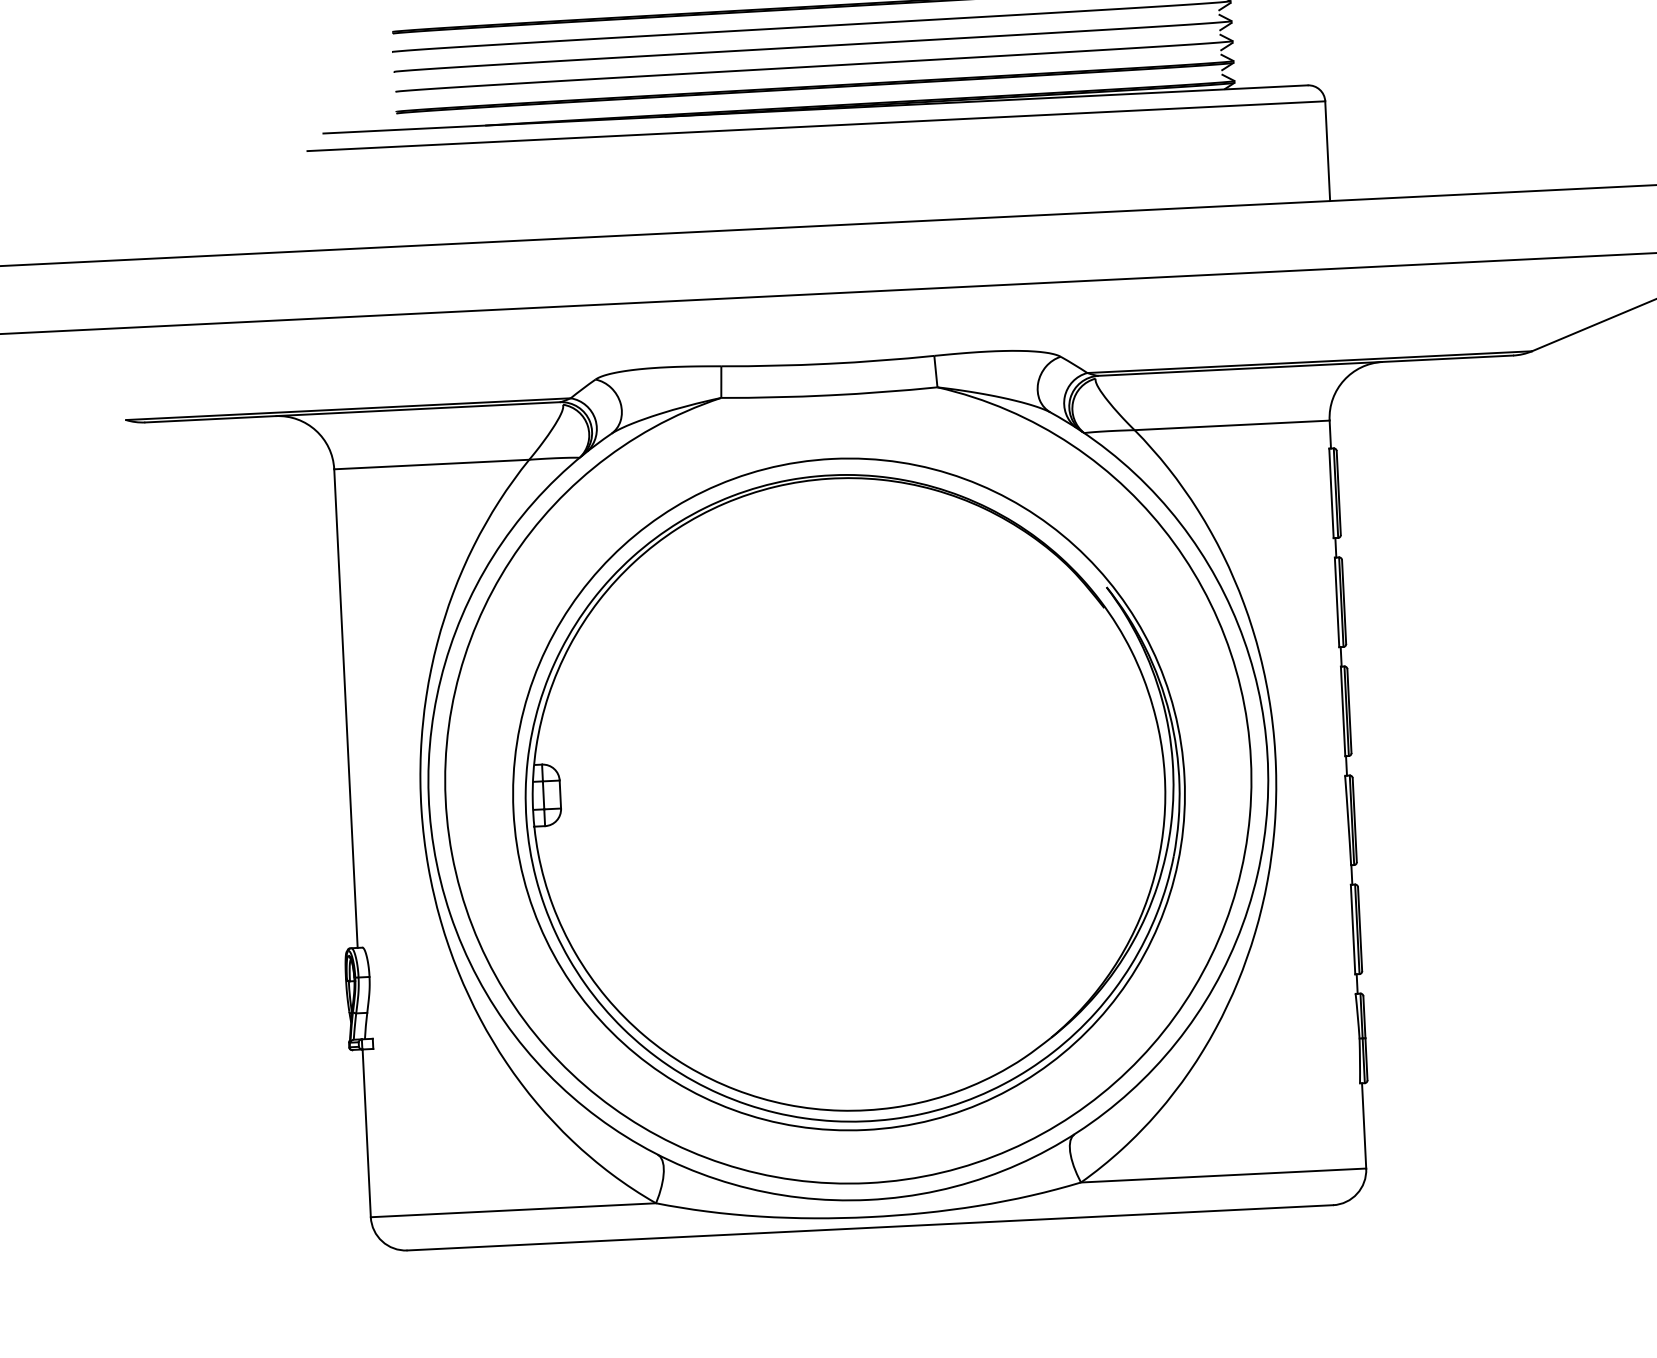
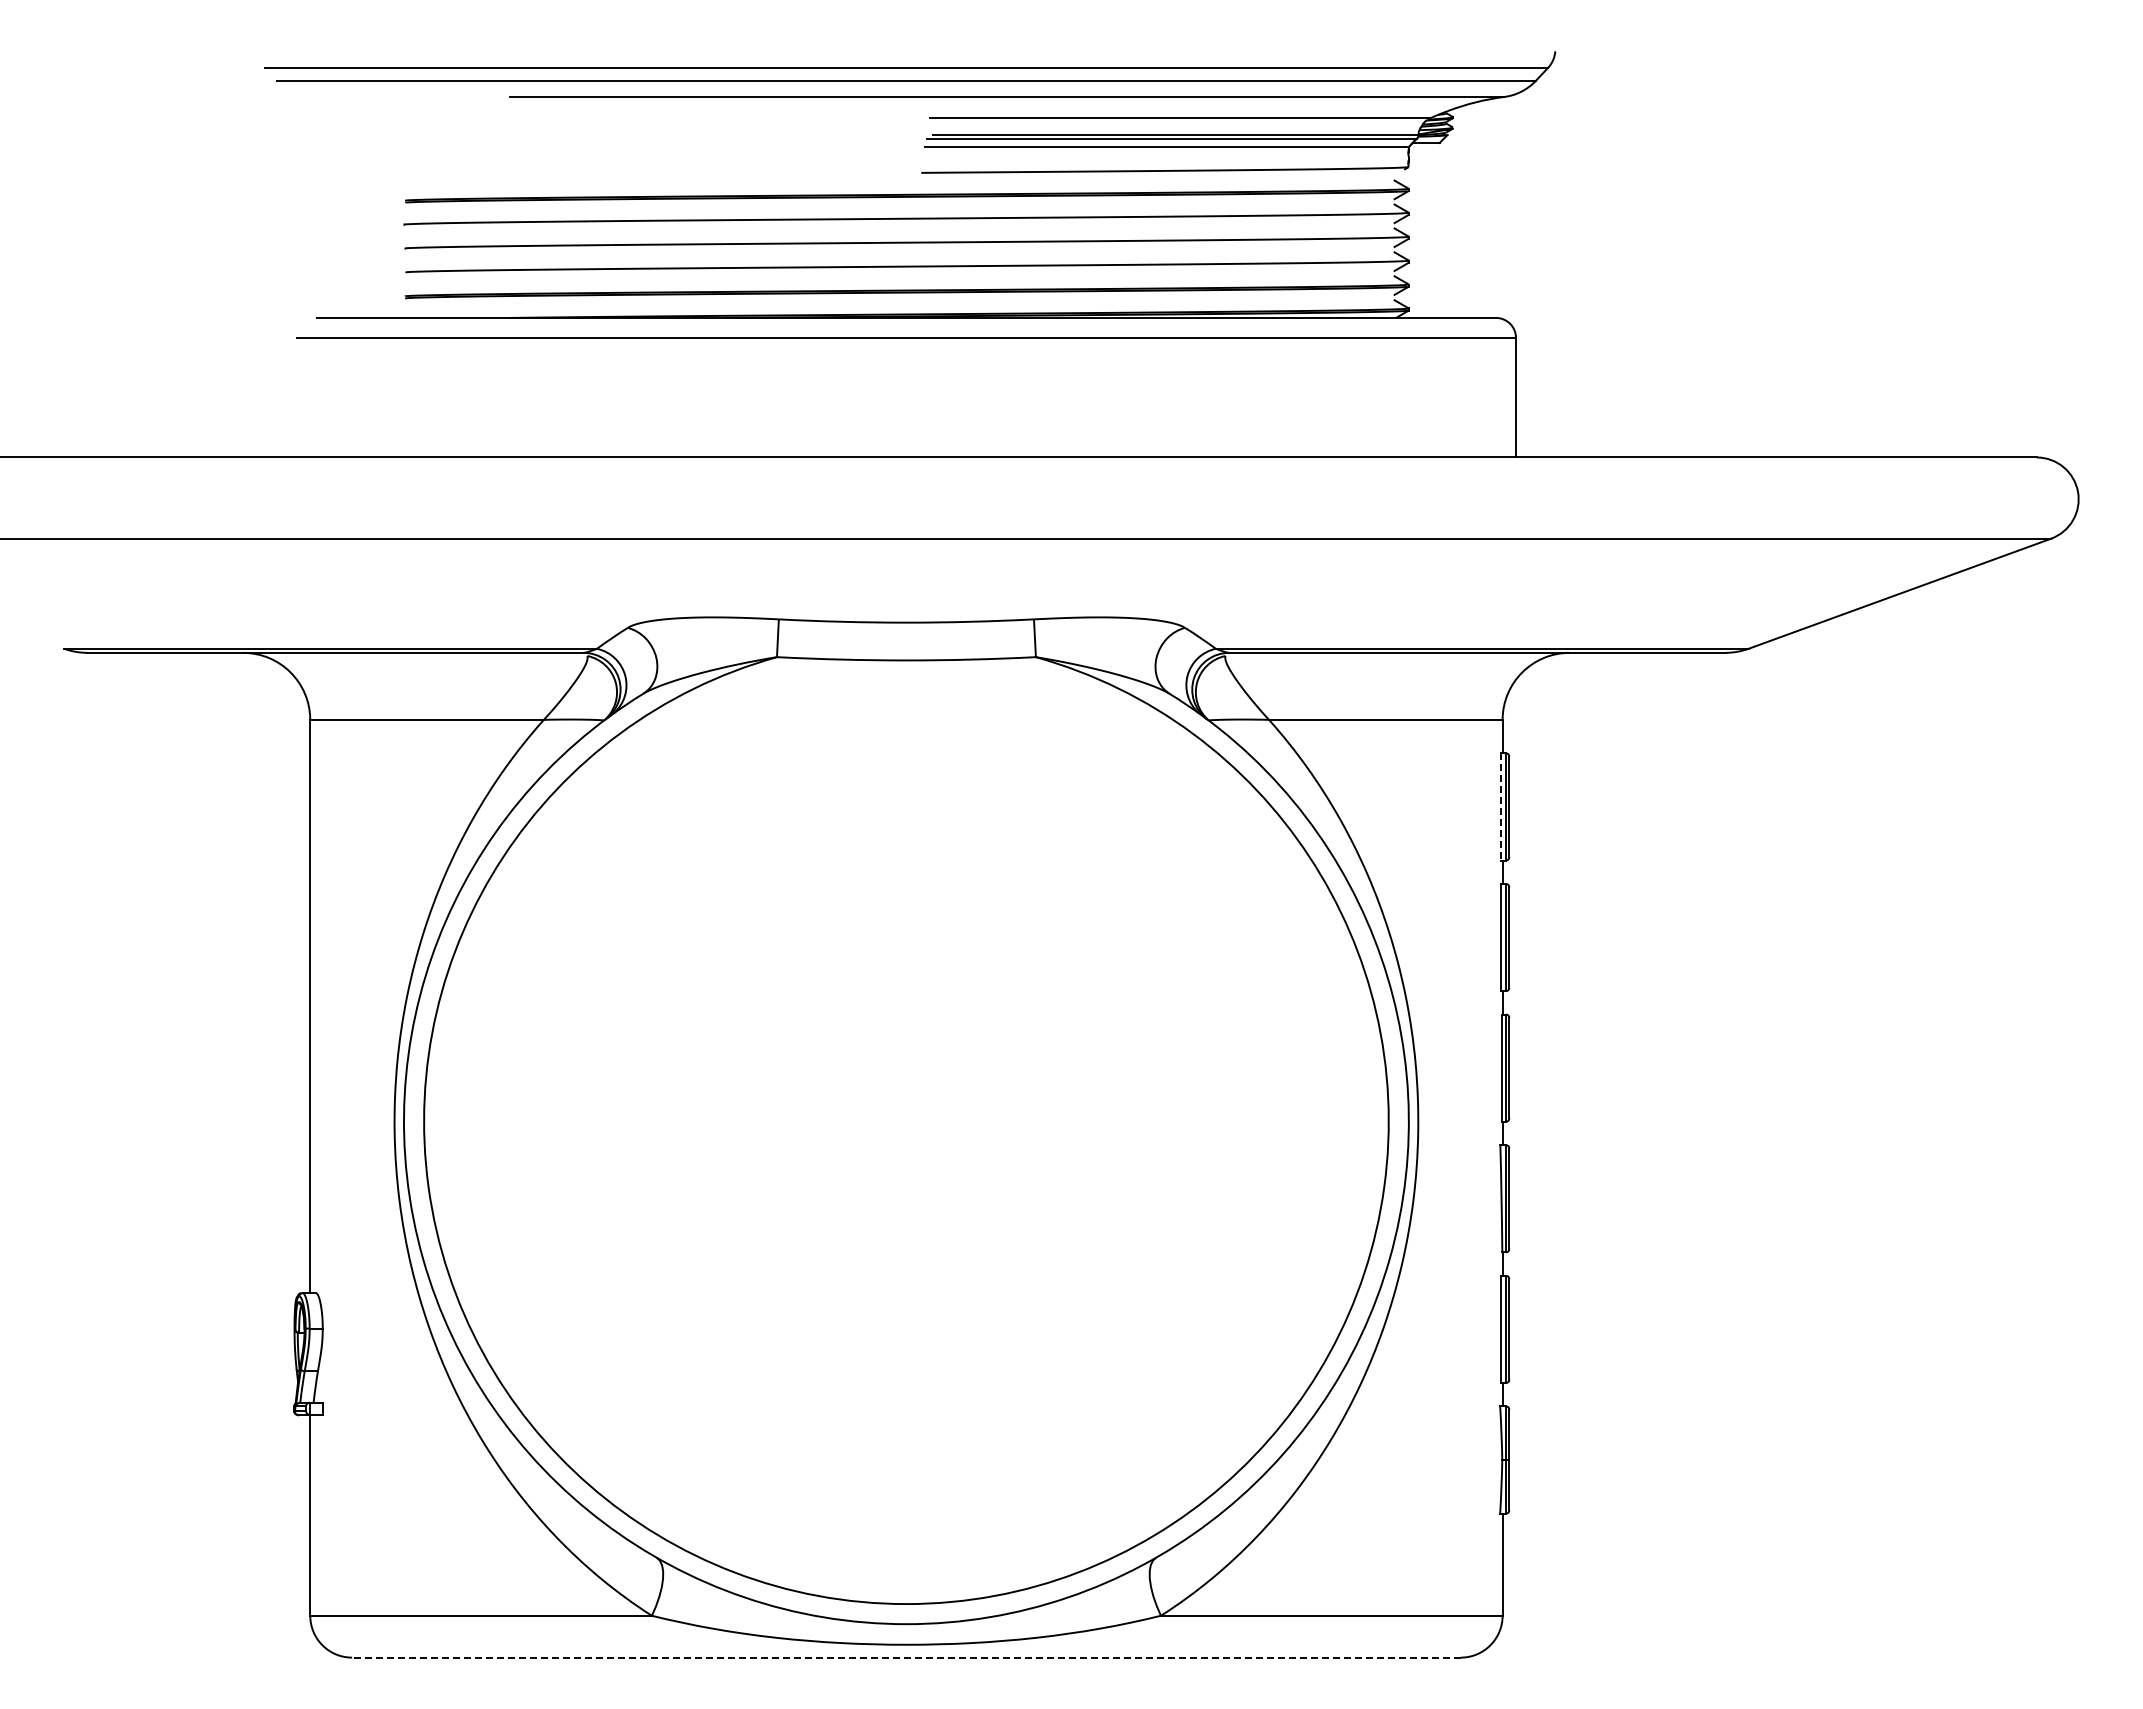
line: (1331, 493) -> (1500, 806), solid -> dashed
part: (849, 794) -> (906, 1138), removed
line: (869, 1227) -> (905, 1657), solid -> dashed

